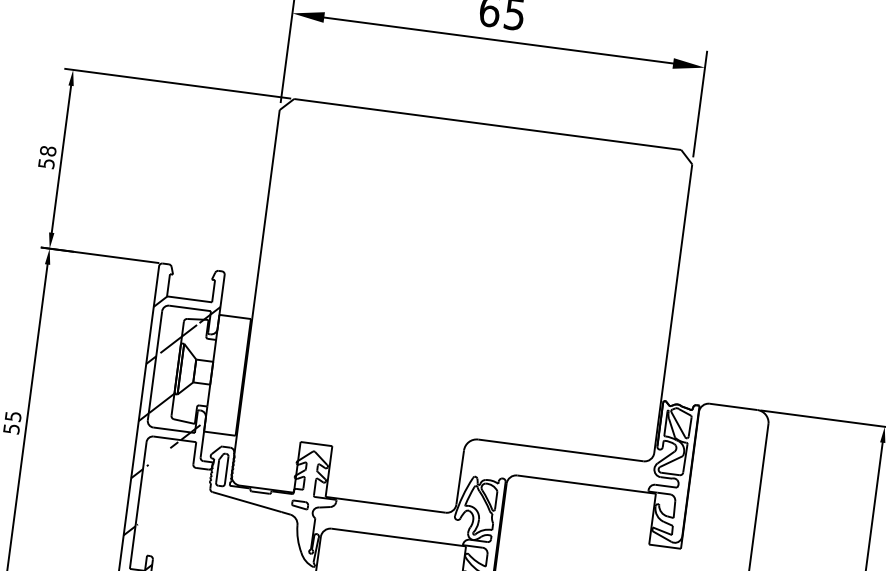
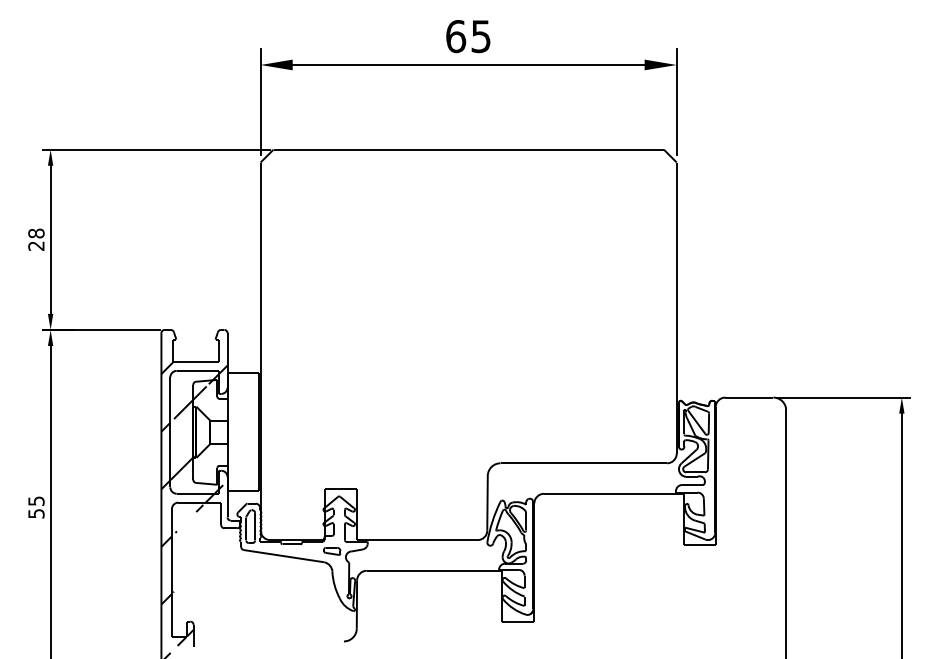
text: (46, 163) -> (36, 245), 58 -> 28

